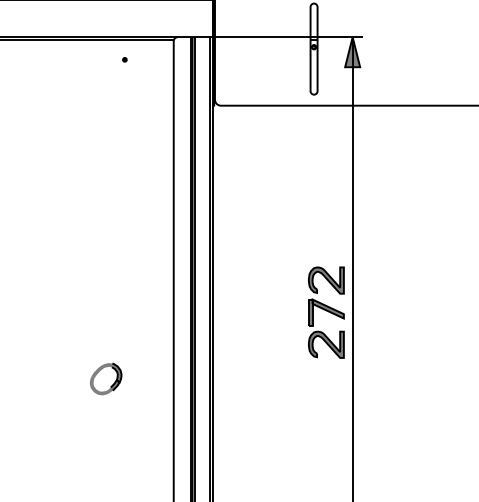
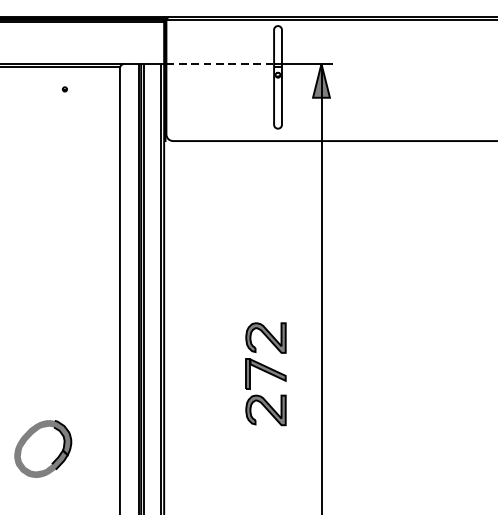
line: (262, 37) -> (219, 64), solid -> dashed
part: (326, 312) -> (266, 374), moved
part: (106, 379) -> (44, 449), size x1.6

